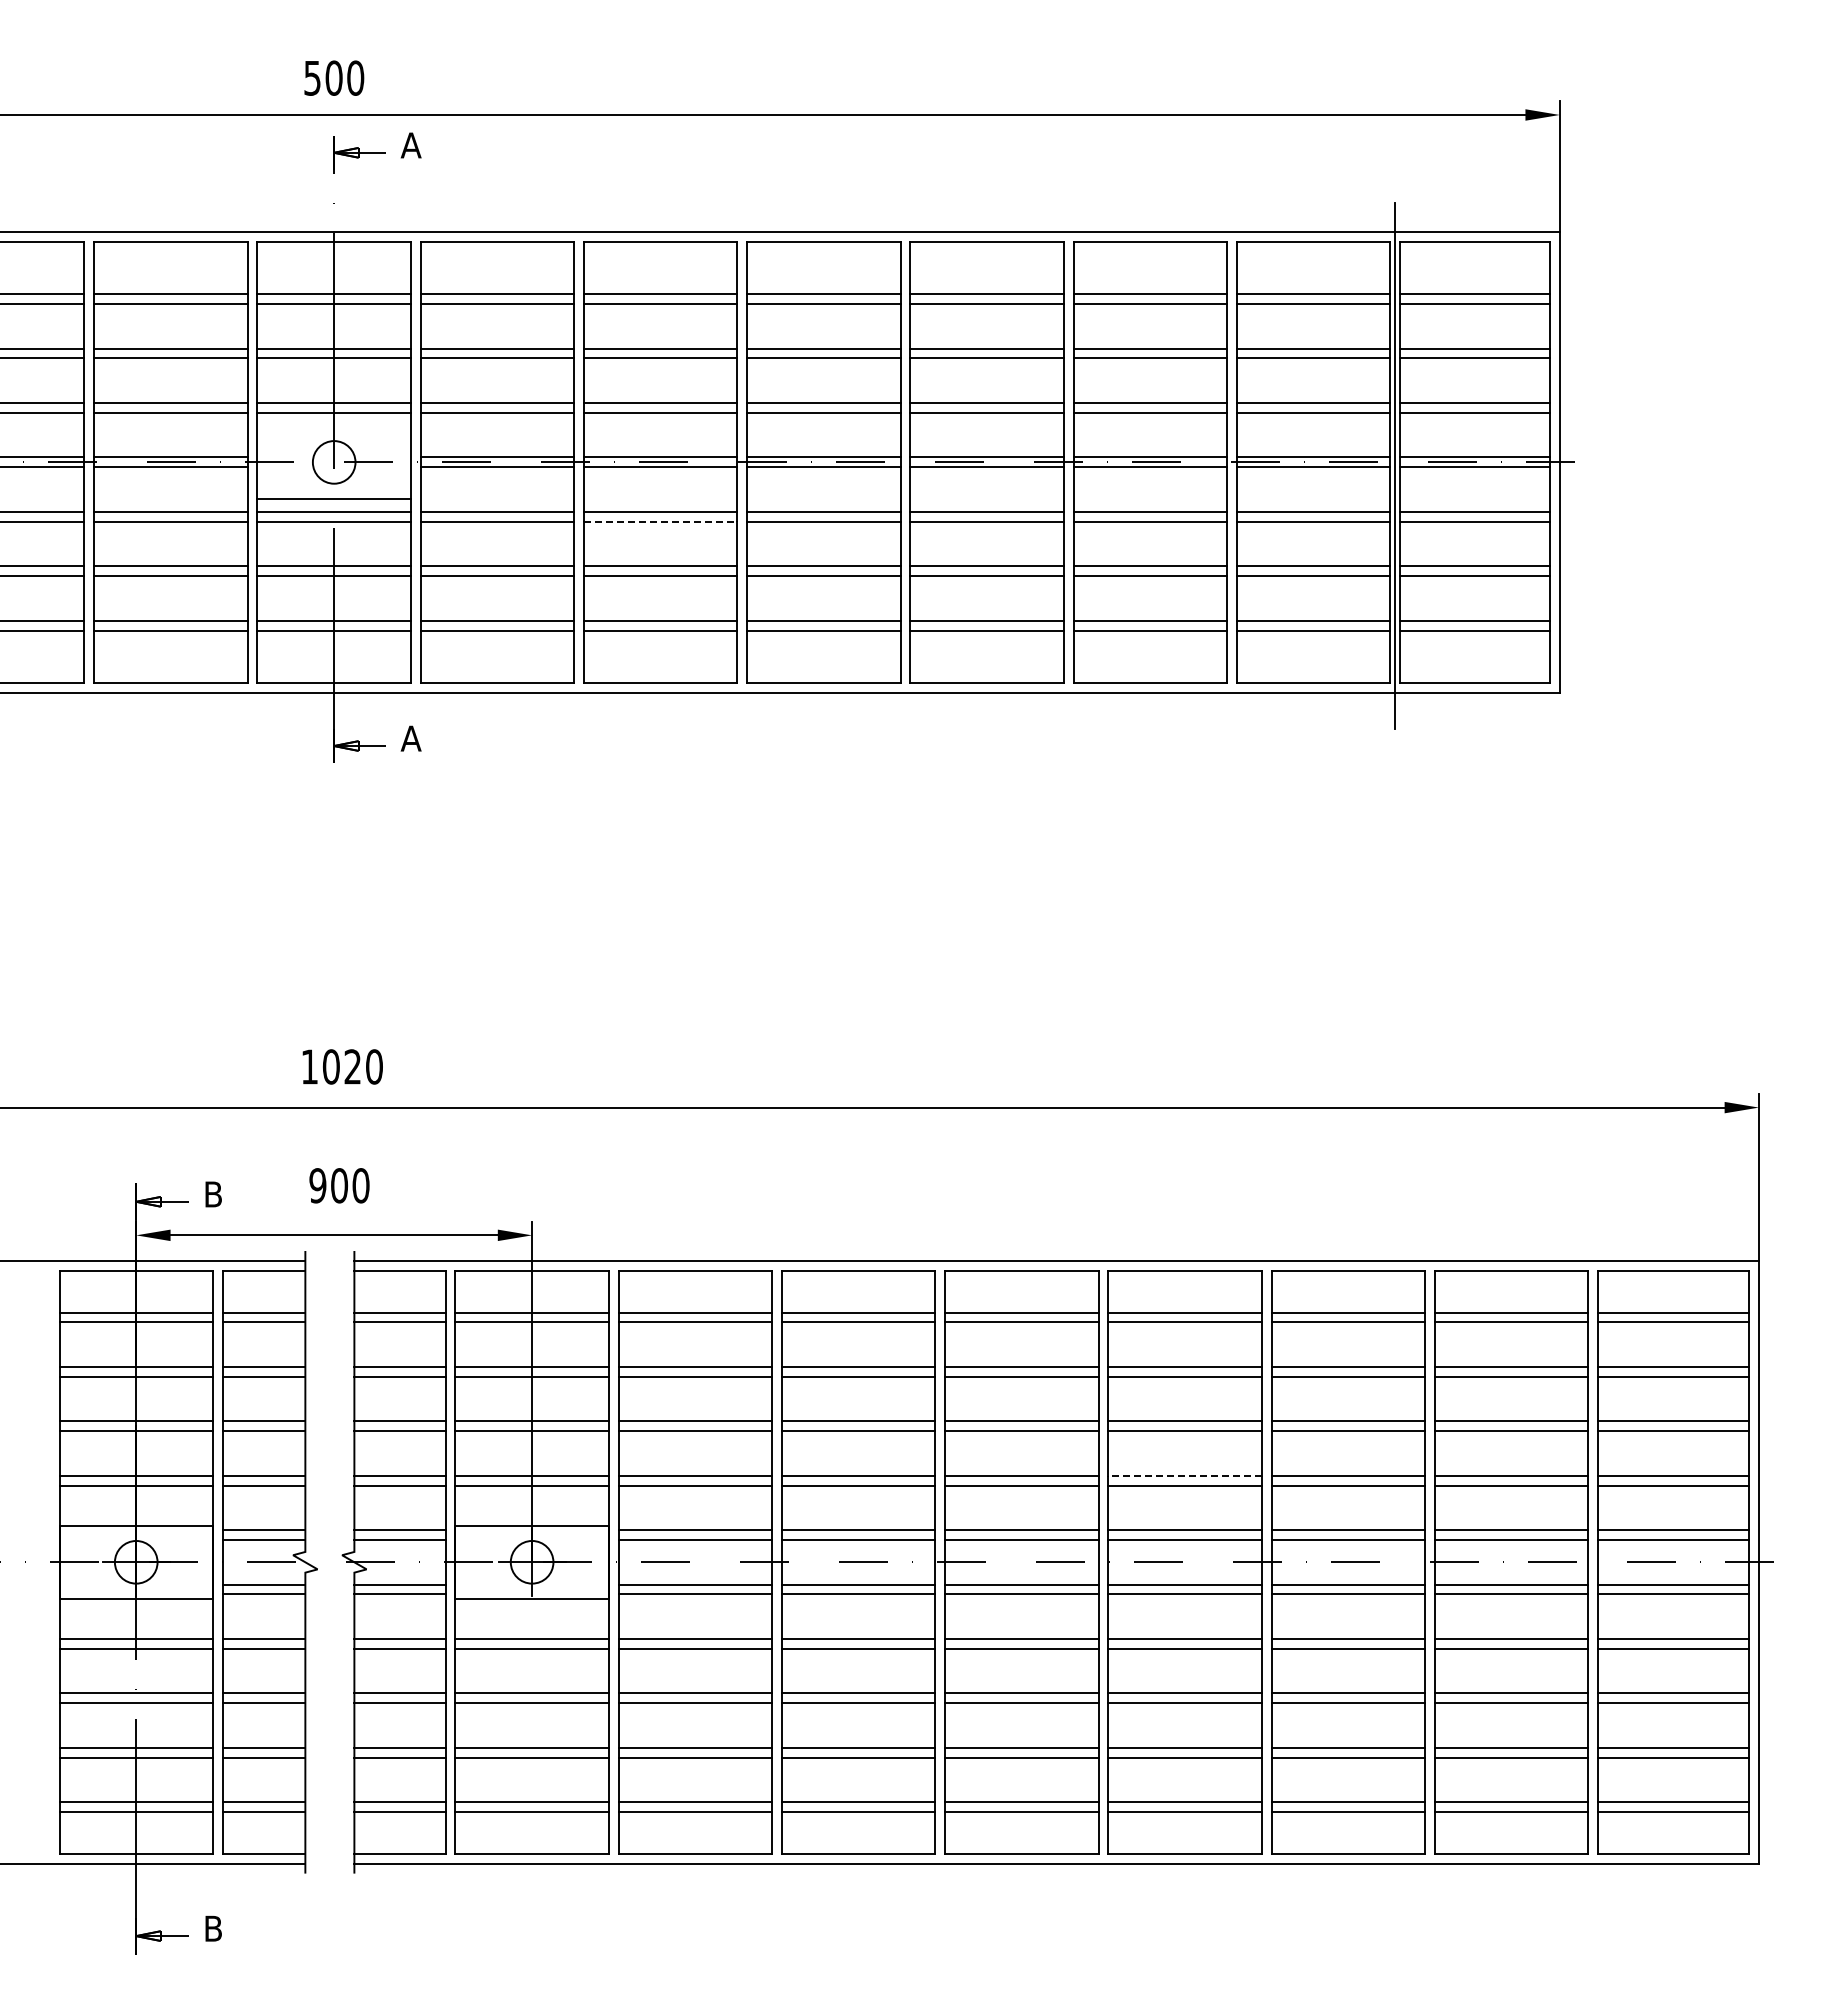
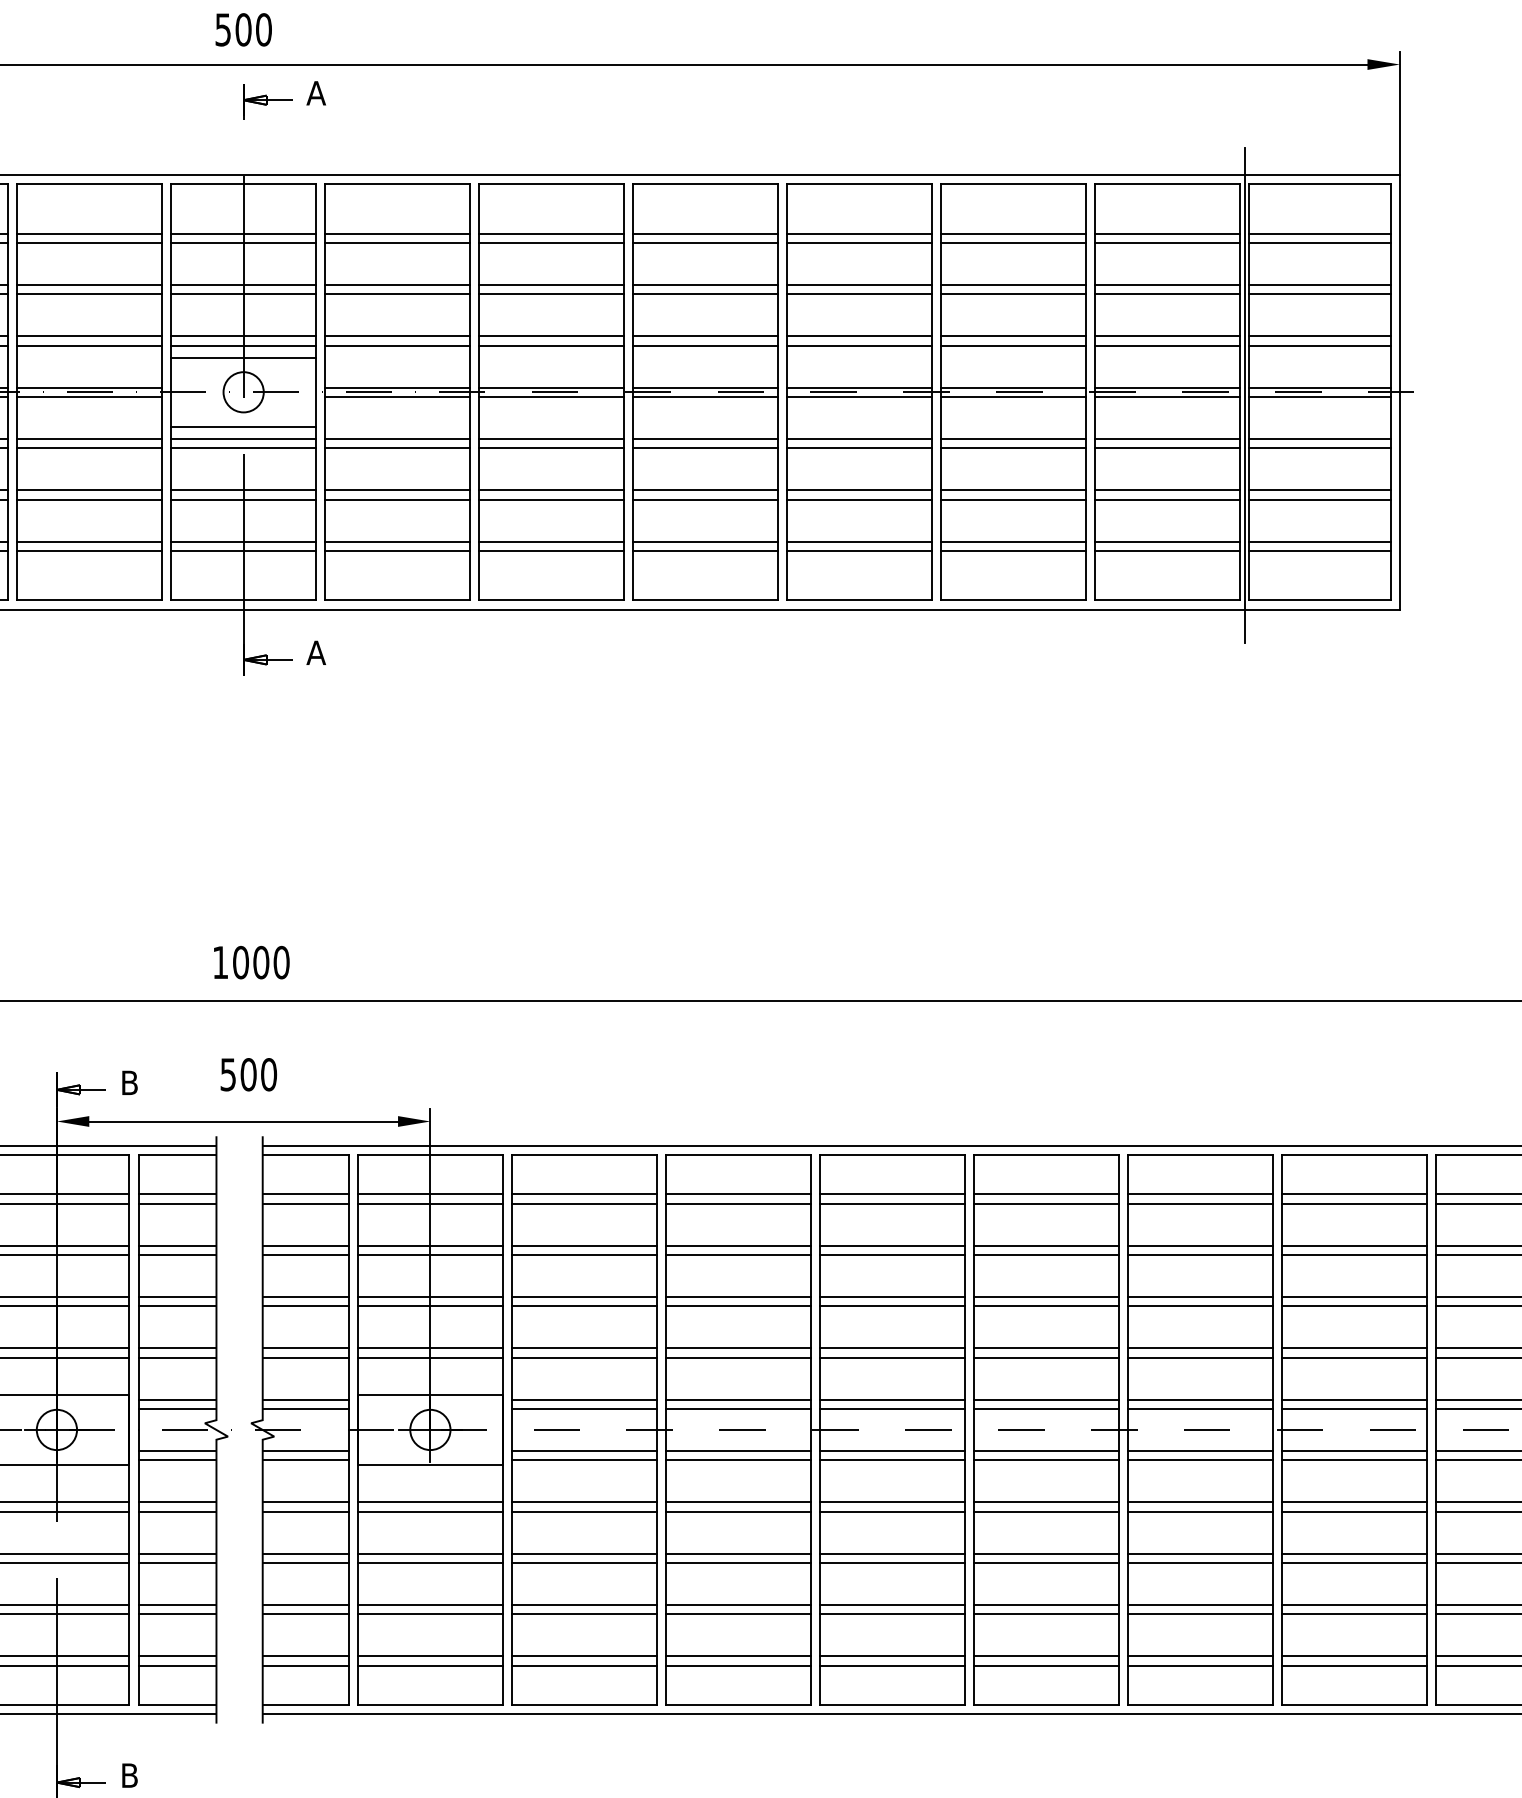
line: (333, 425) -> (243, 357), added
line: (660, 521) -> (551, 448), dashed -> solid
text: (352, 1066) -> (260, 962), 1020 -> 1000
text: (317, 1185) -> (227, 1074), 900 -> 500
line: (1185, 1475) -> (1046, 1348), dashed -> solid

